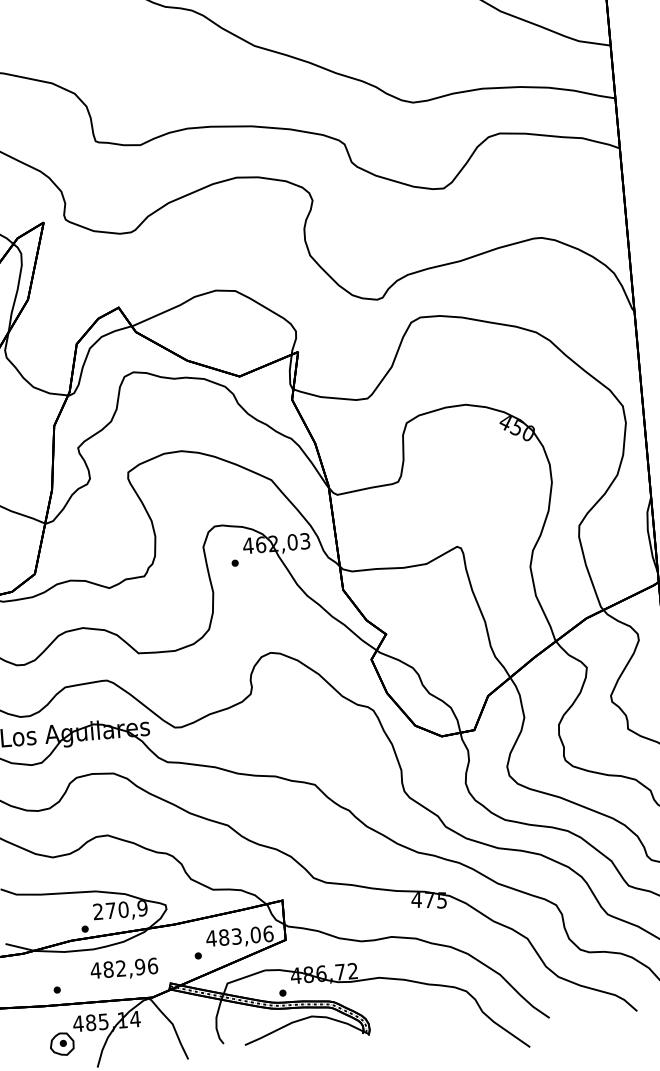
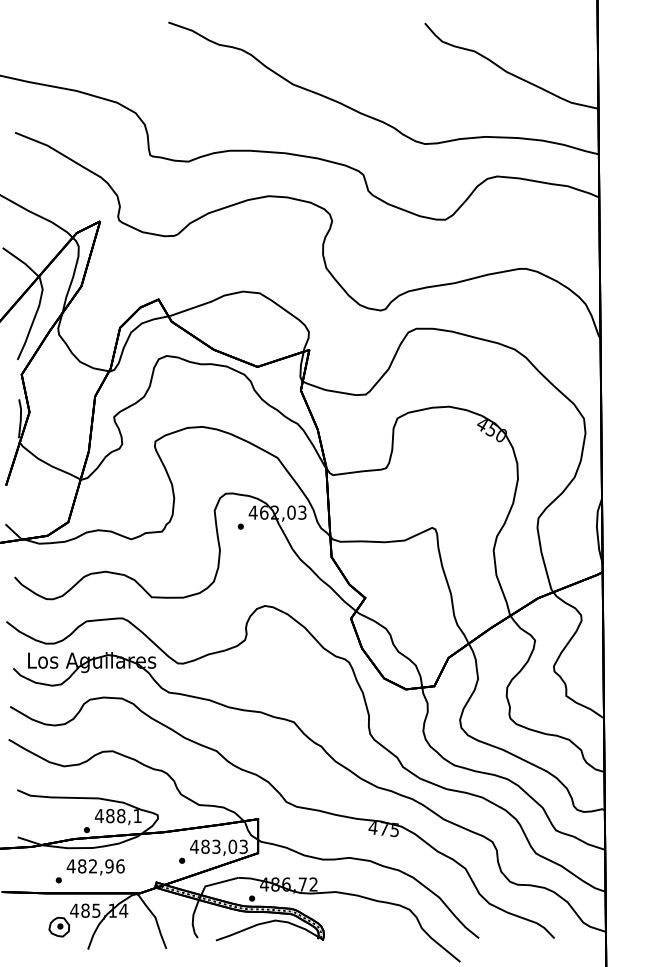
text: (119, 910) -> (117, 816), 270,9 -> 488,1
text: (268, 933) -> (243, 846), 483,06 -> 483,03
text: (124, 969) -> (95, 867), moved

